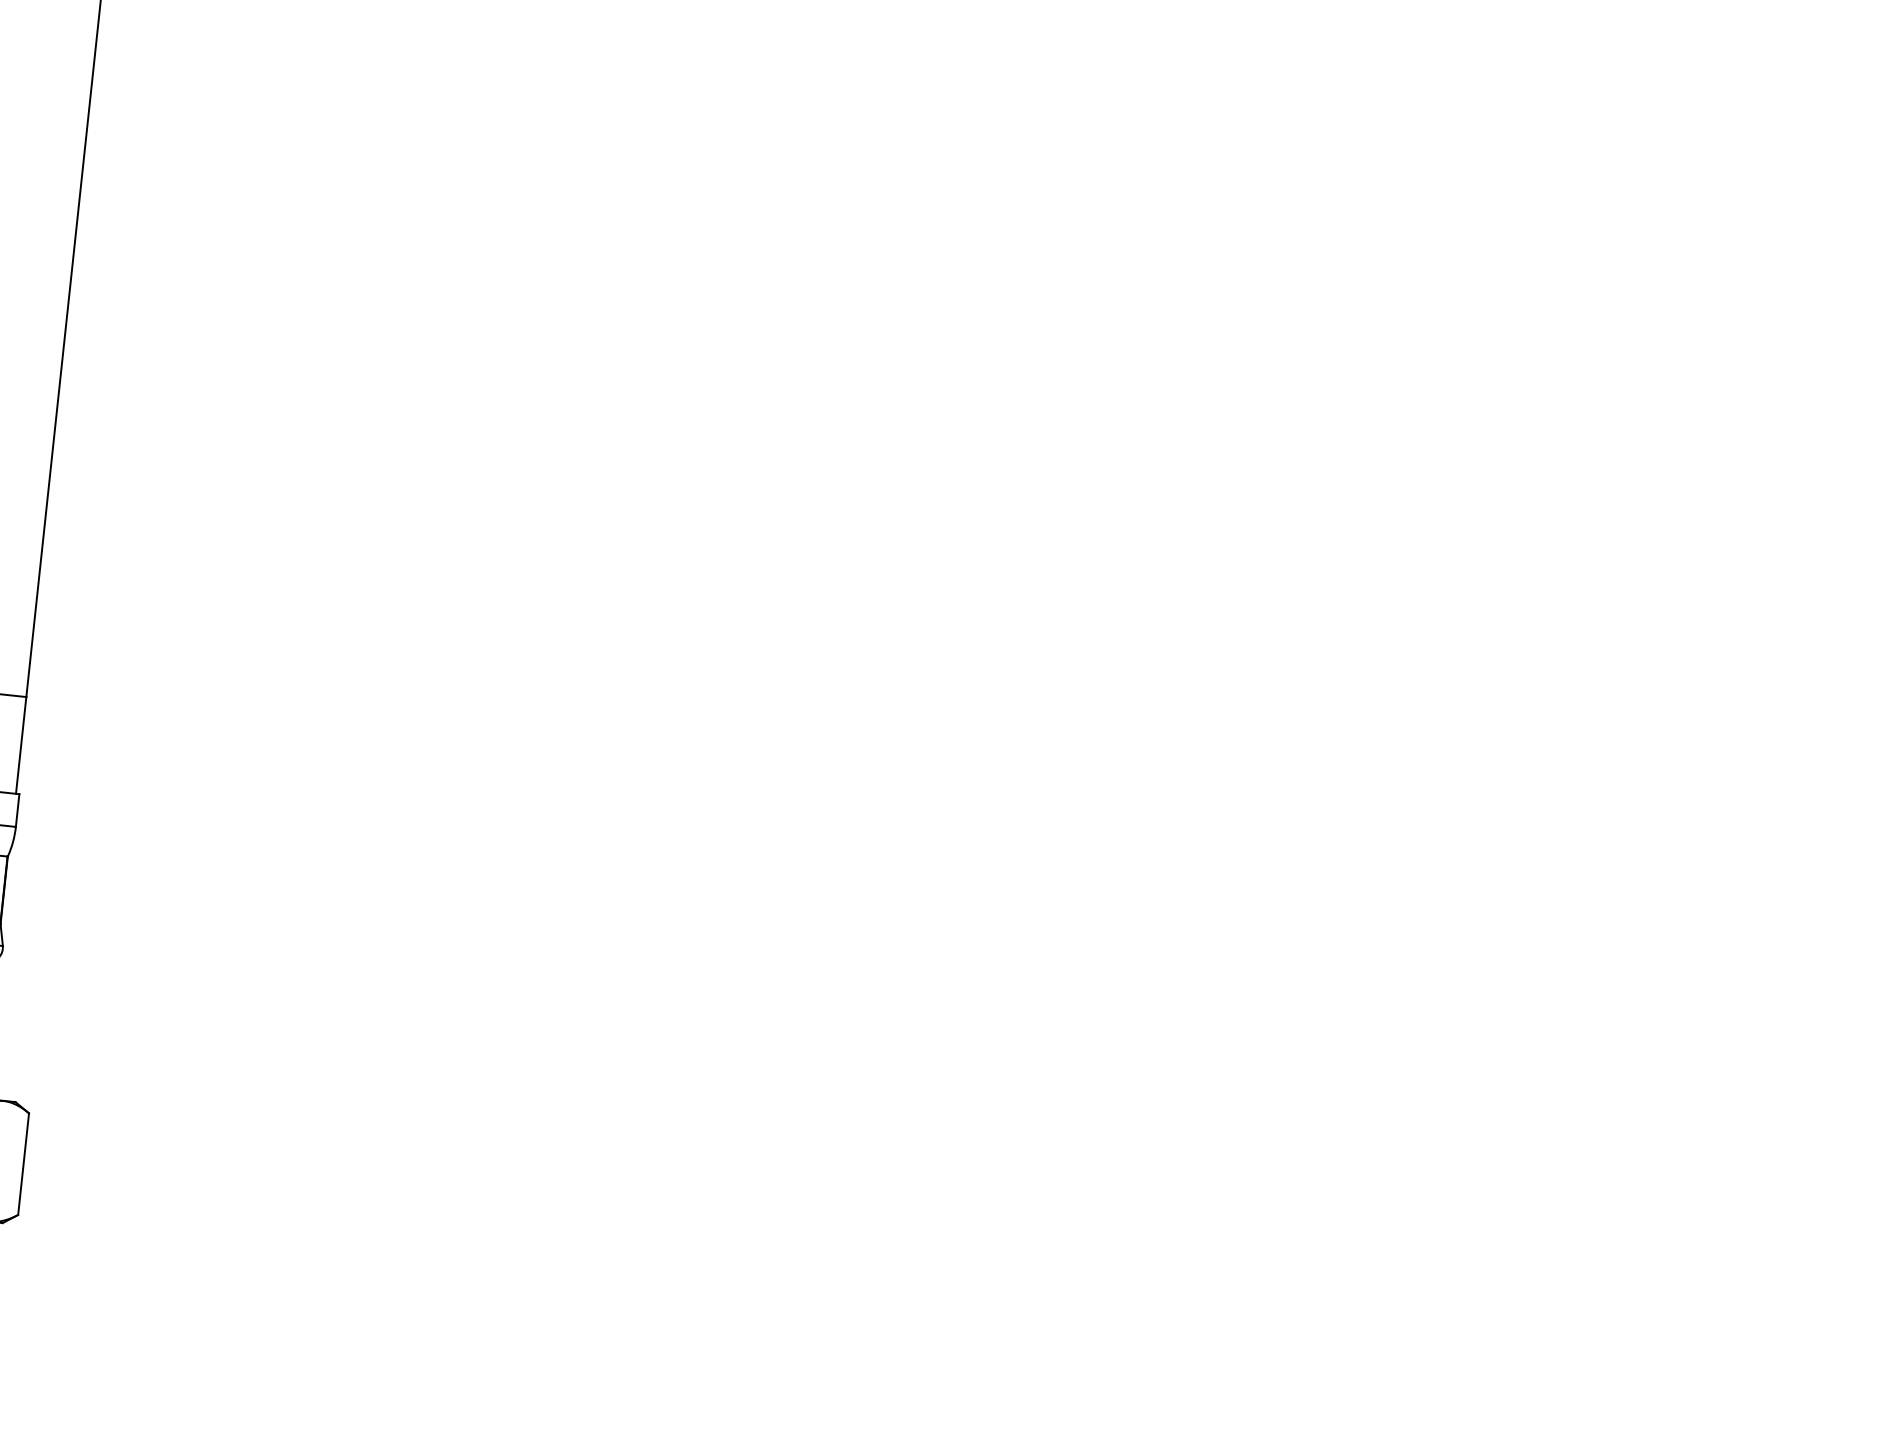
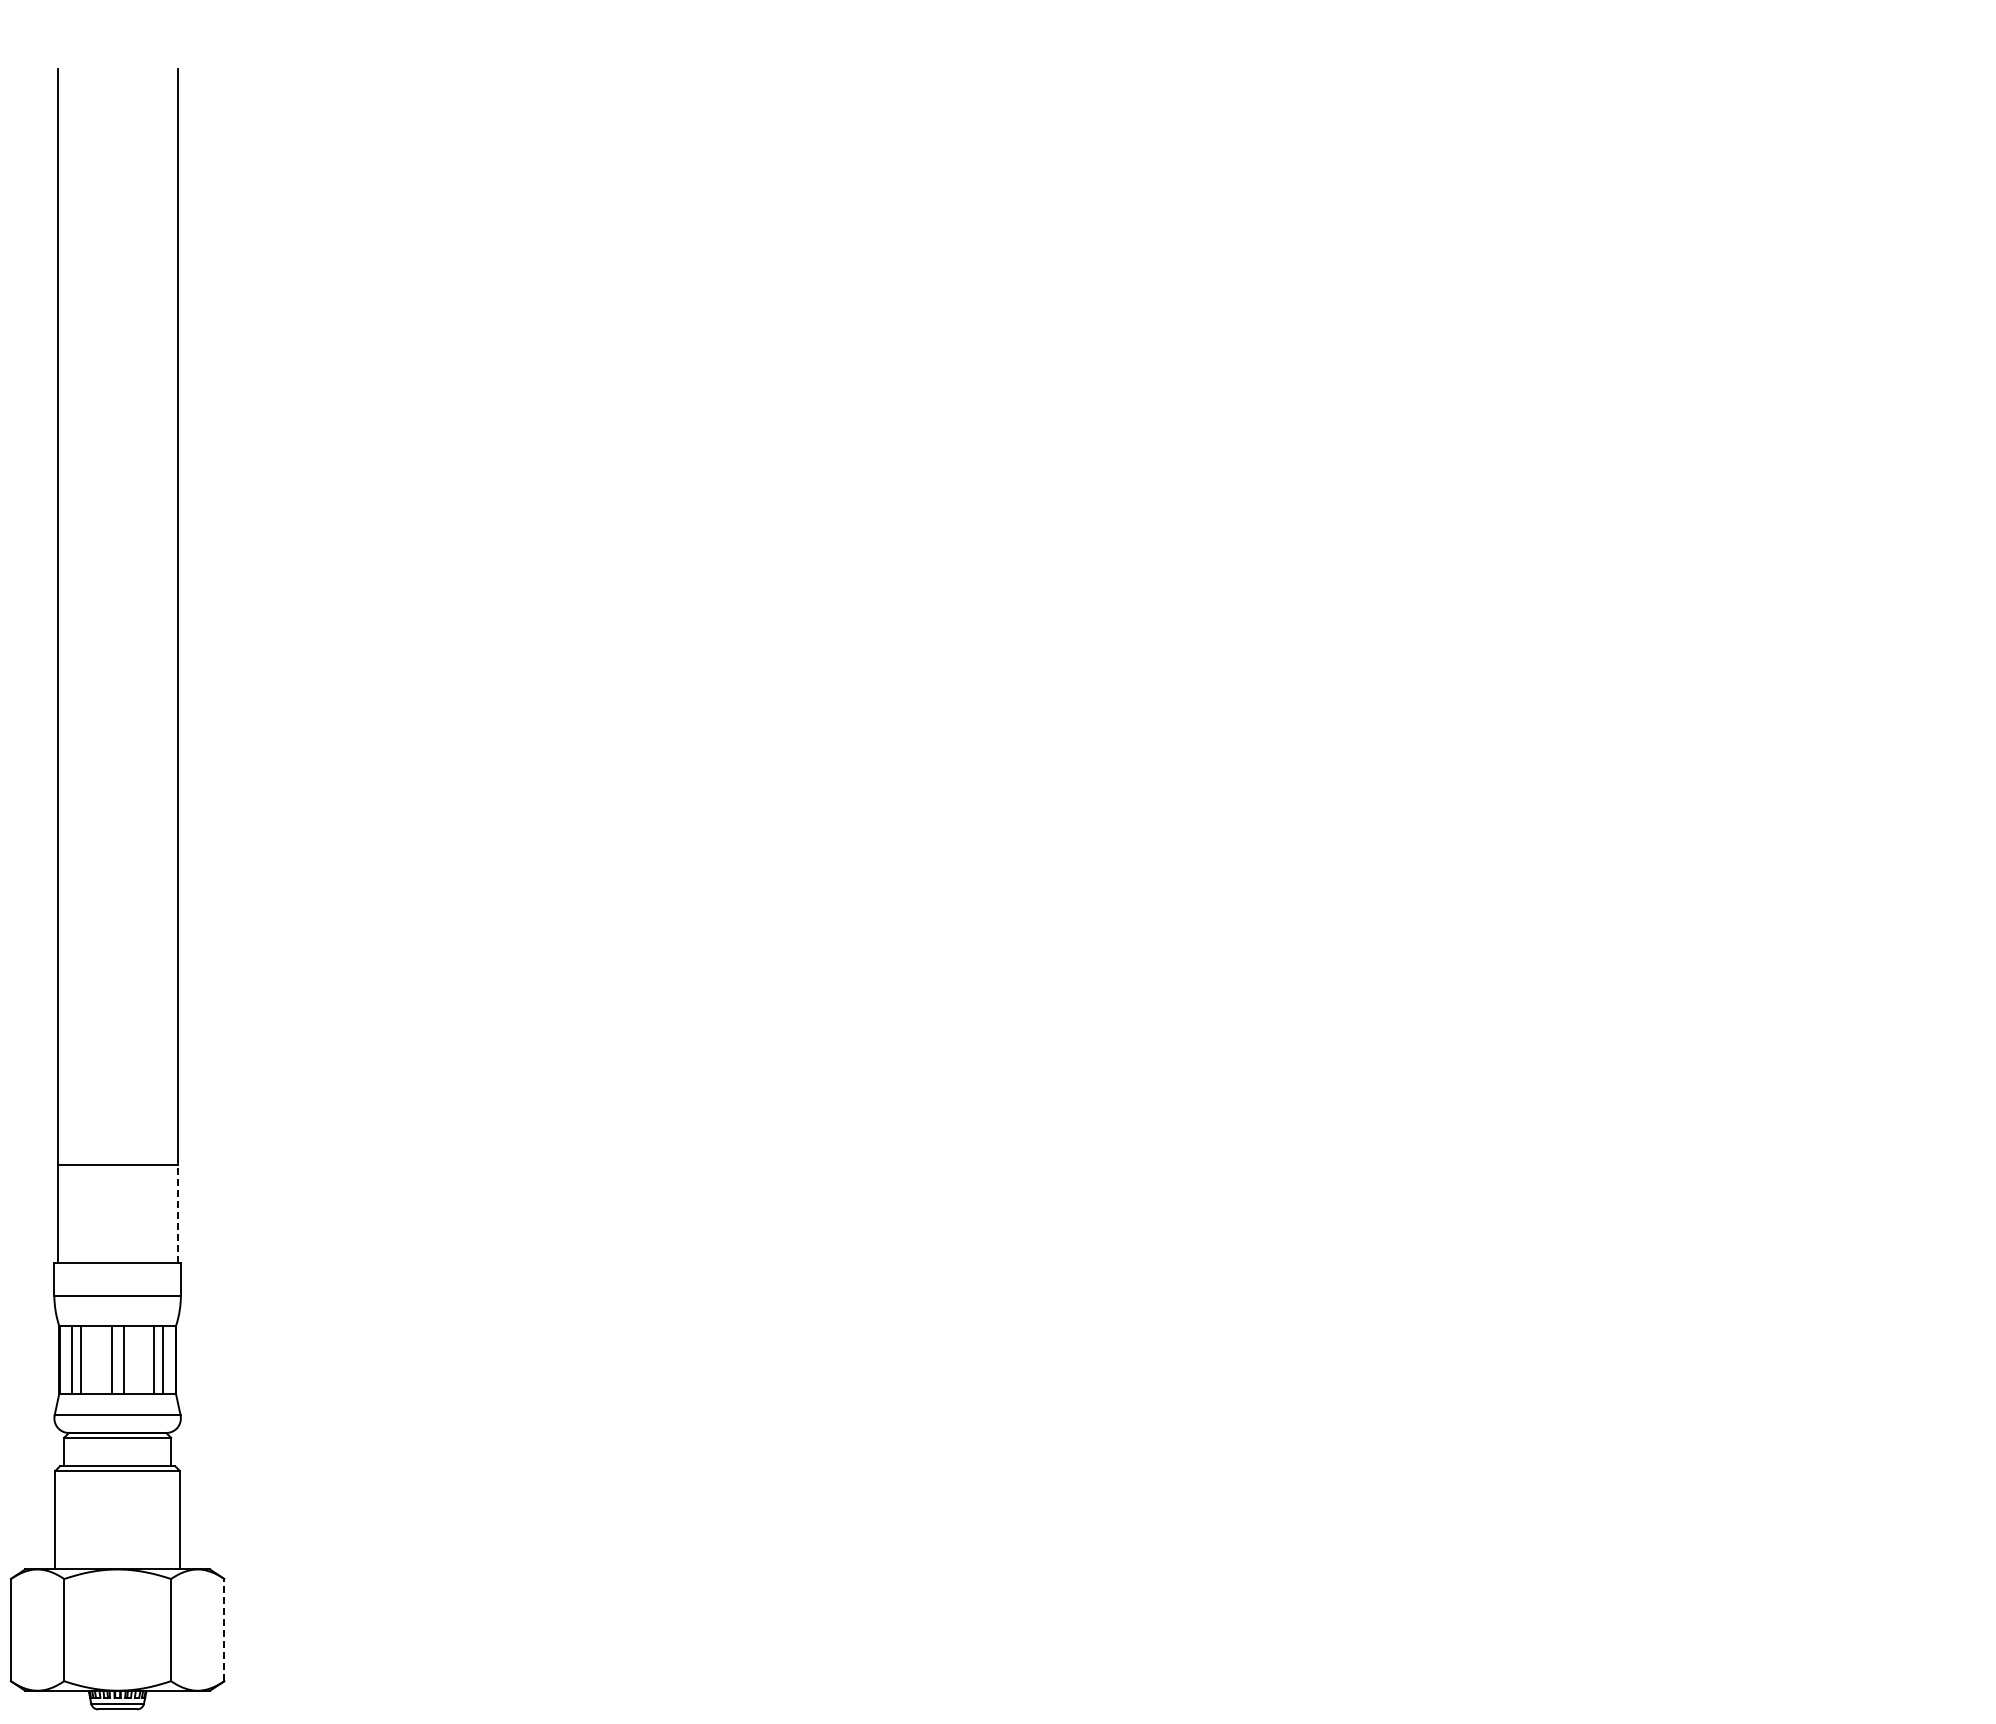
line: (21, 745) -> (177, 1214), solid -> dashed
line: (23, 1163) -> (224, 1629), solid -> dashed

